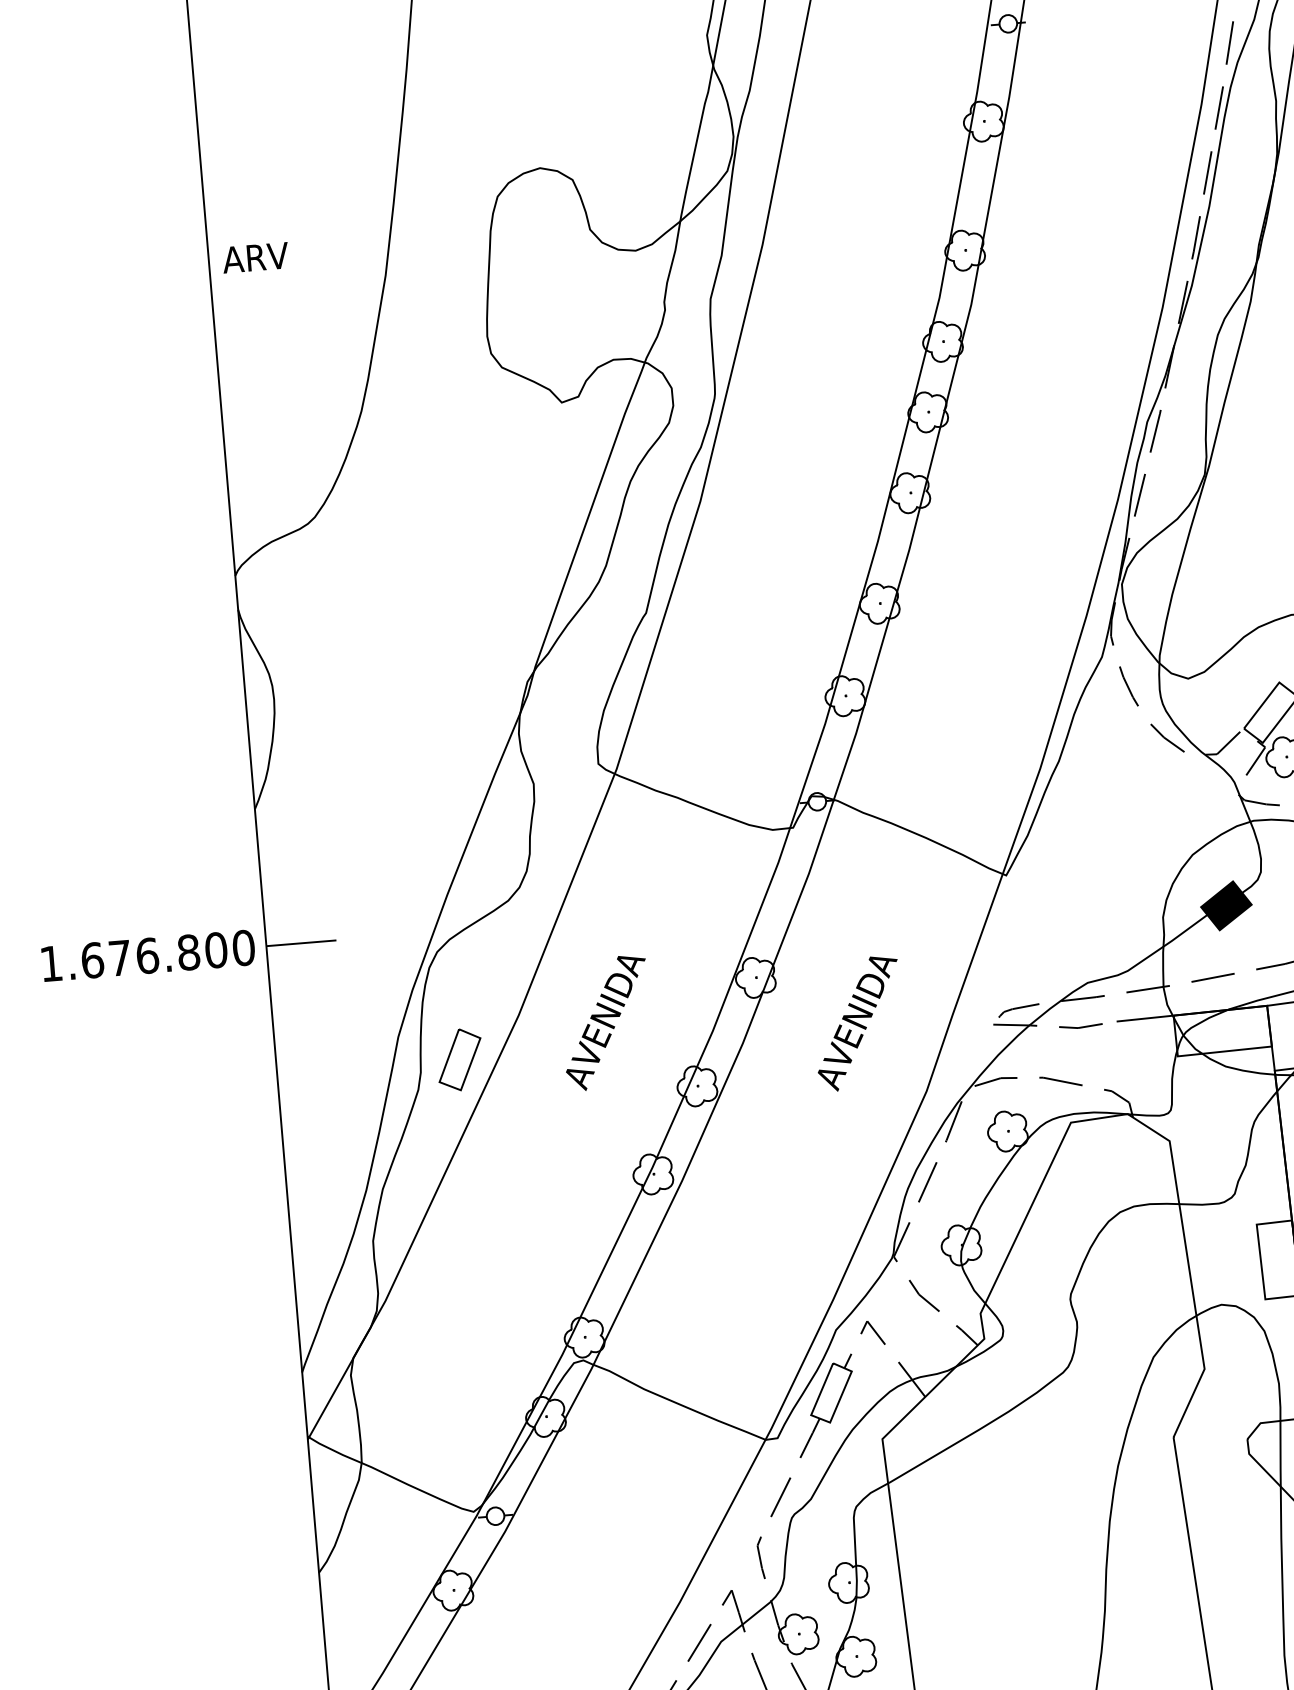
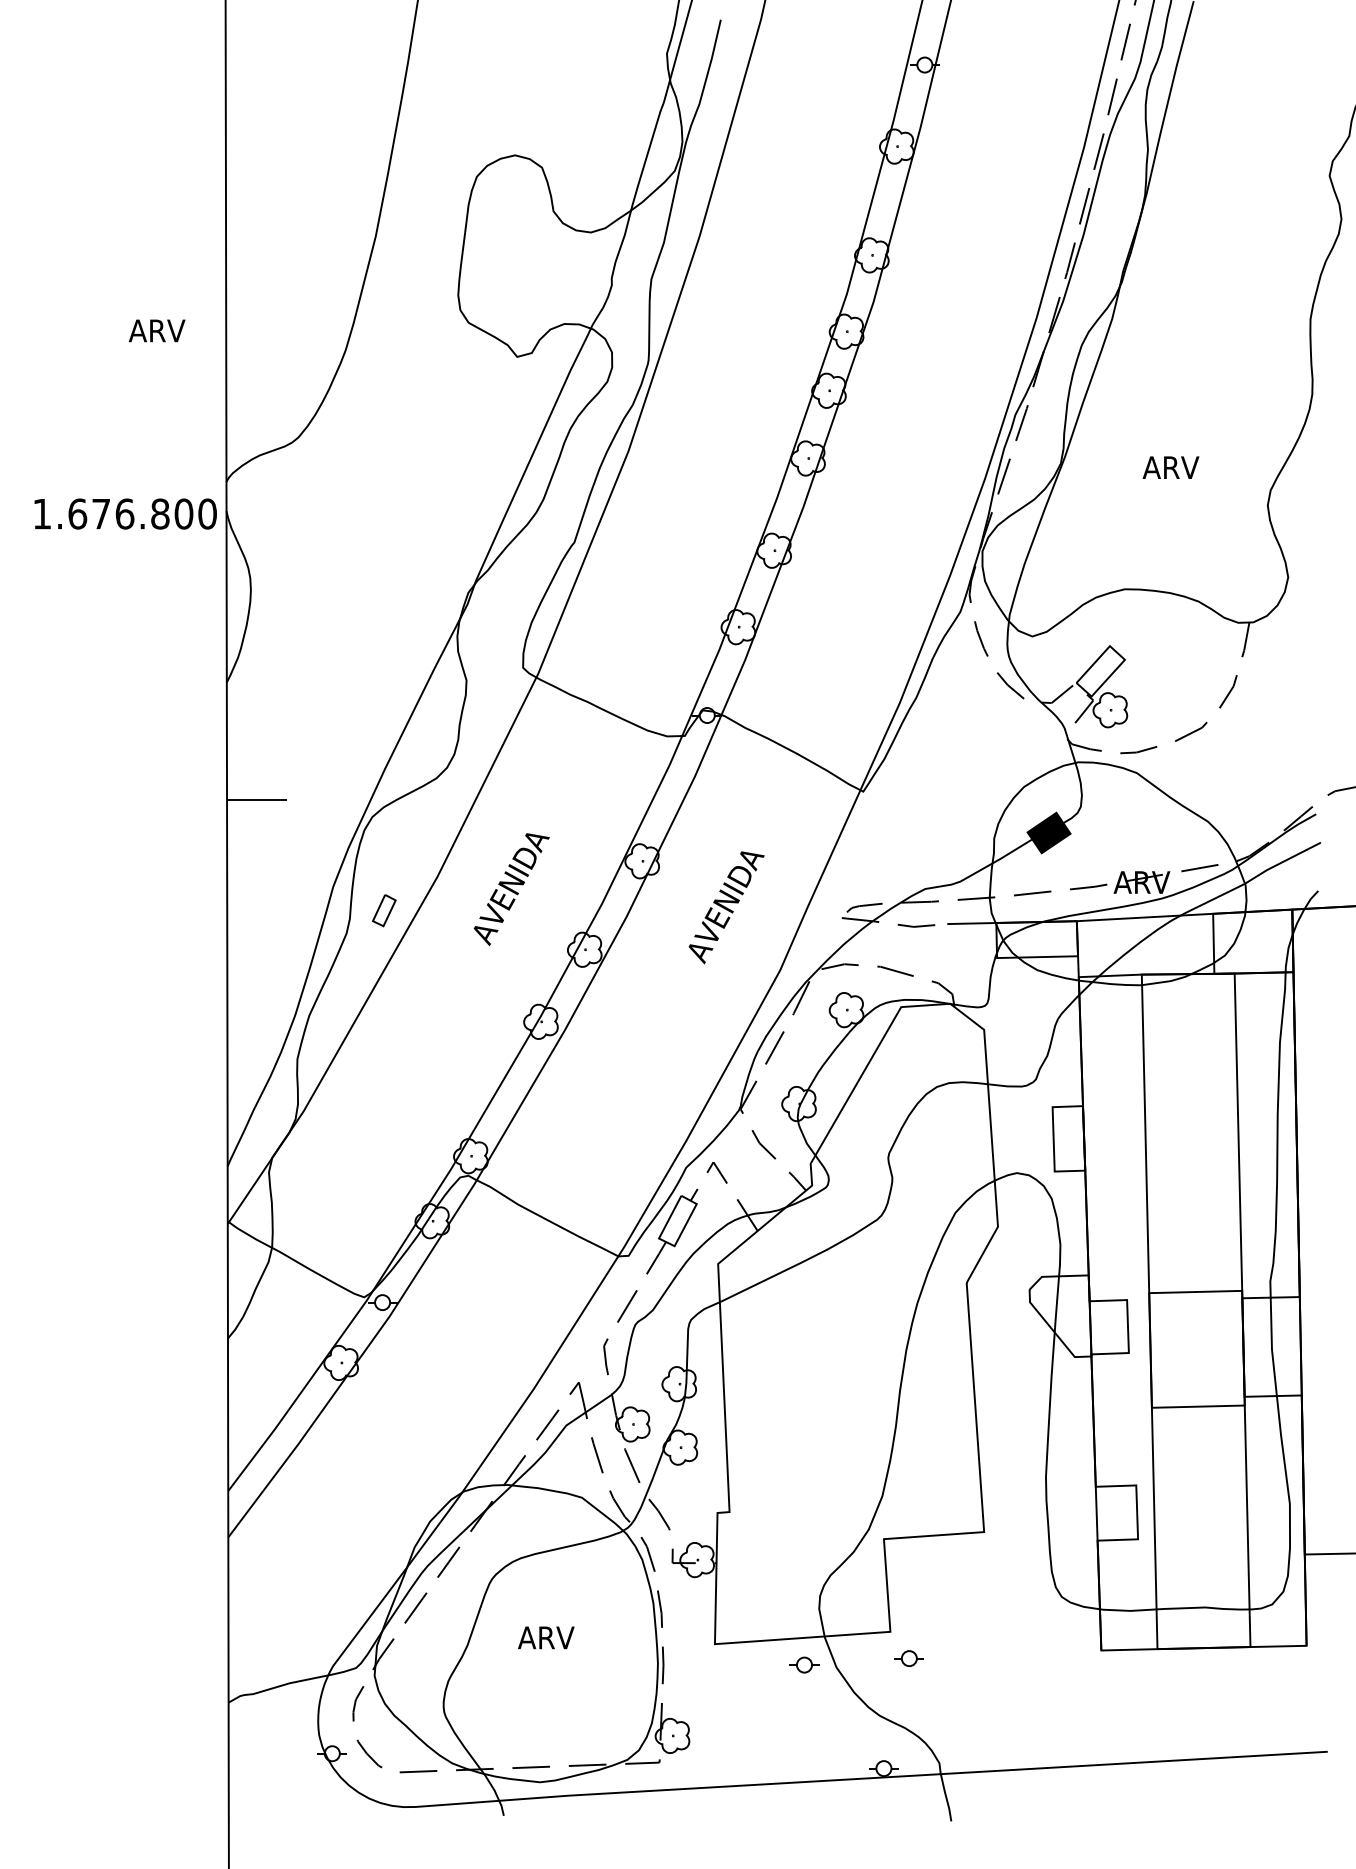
text: (254, 257) -> (156, 330), moved
text: (148, 955) -> (125, 513), moved
part: (460, 1059) -> (384, 910), size x0.6

